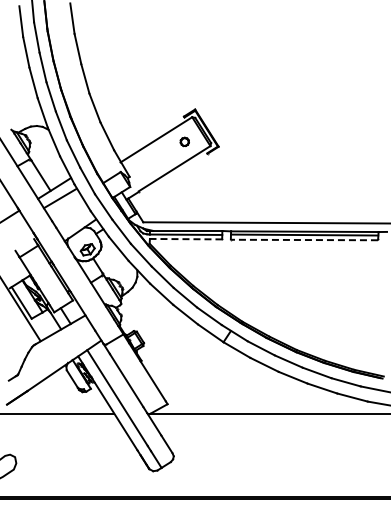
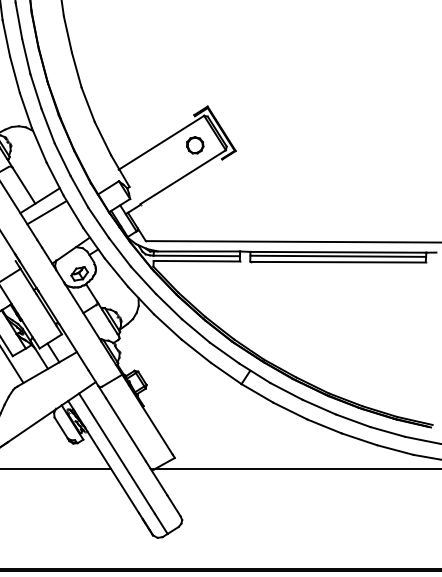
part: (184, 141) -> (194, 144), size x1.67
line: (185, 239) -> (196, 261), dashed -> solid
line: (304, 240) -> (338, 262), dashed -> solid

